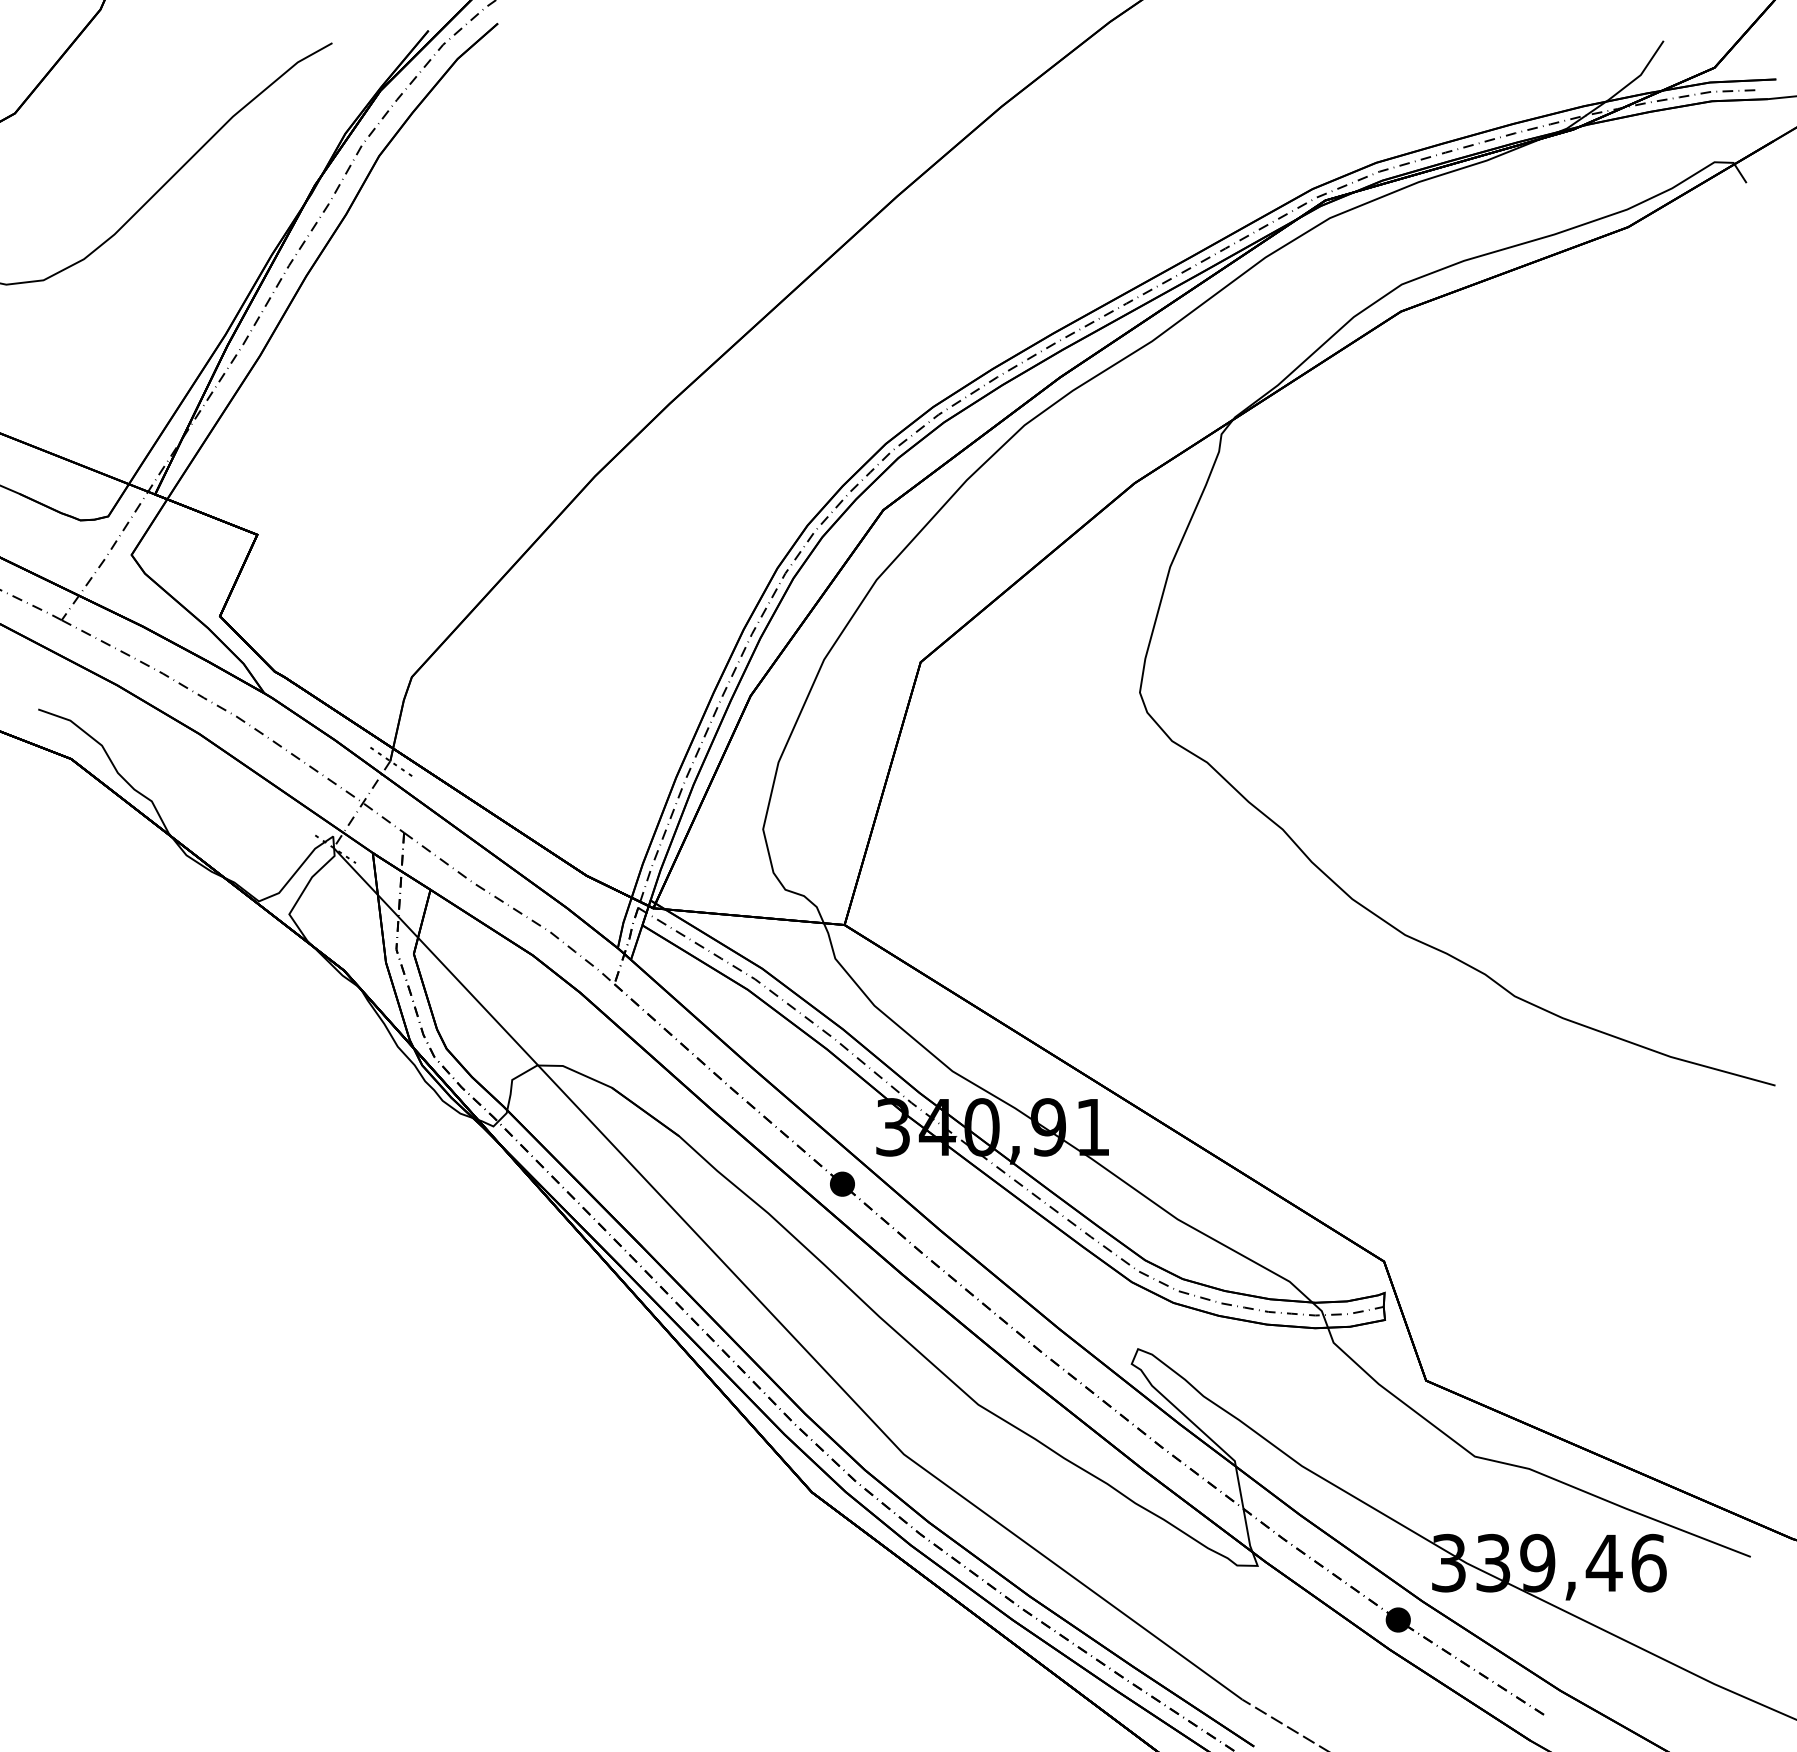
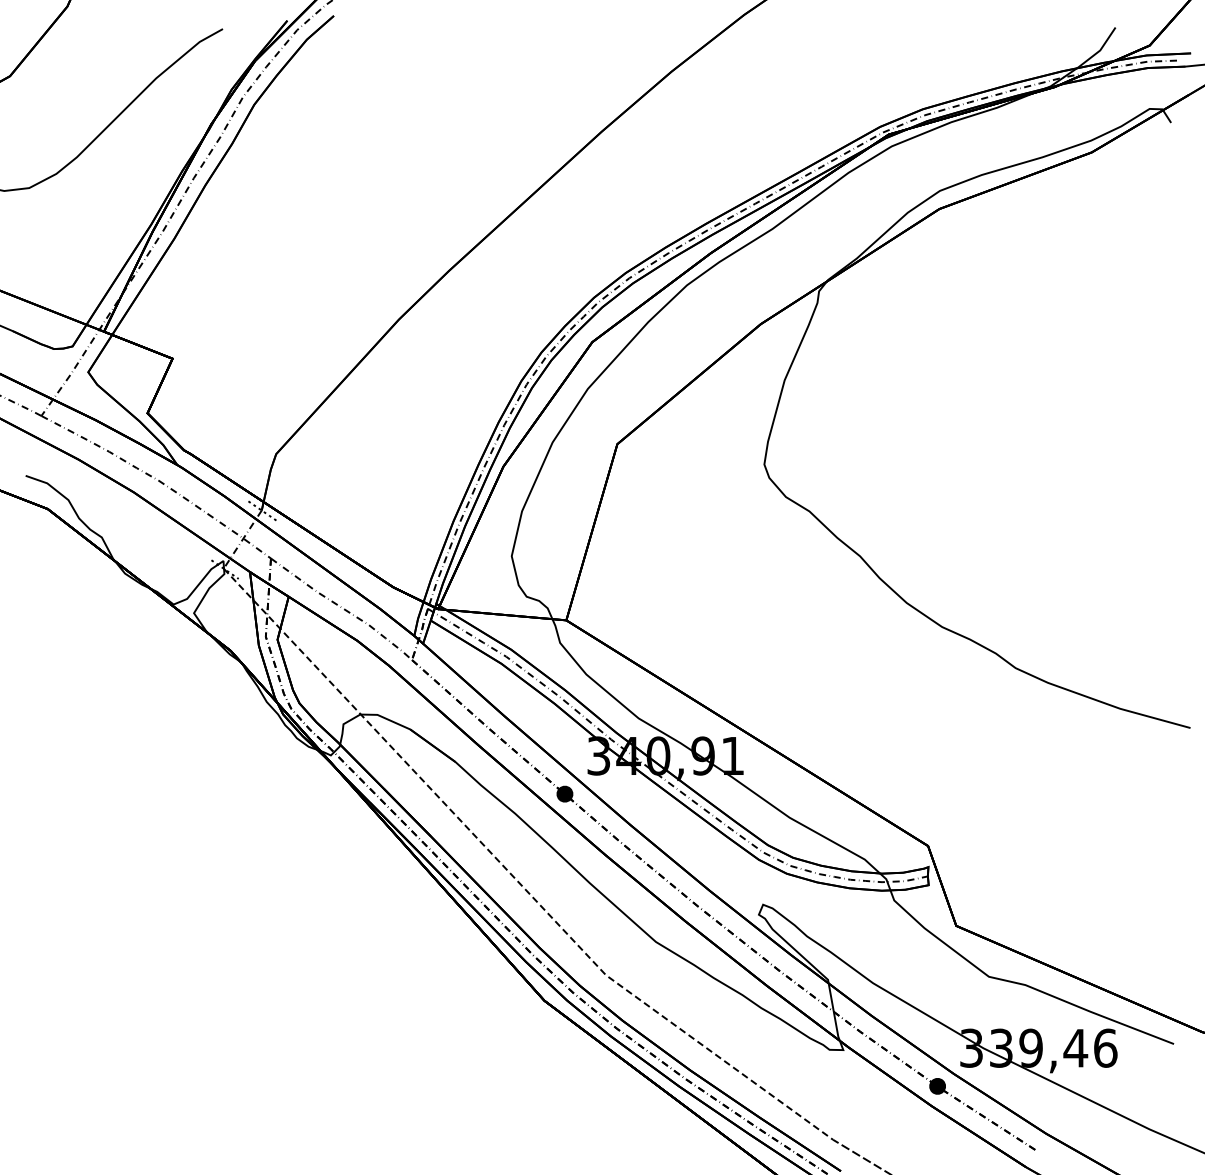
line: (762, 1304) -> (511, 874), solid -> dashed

